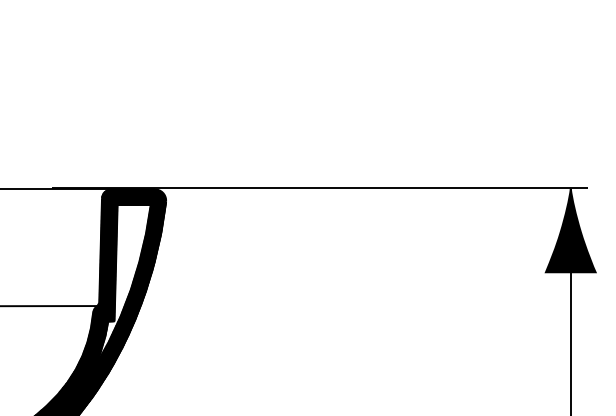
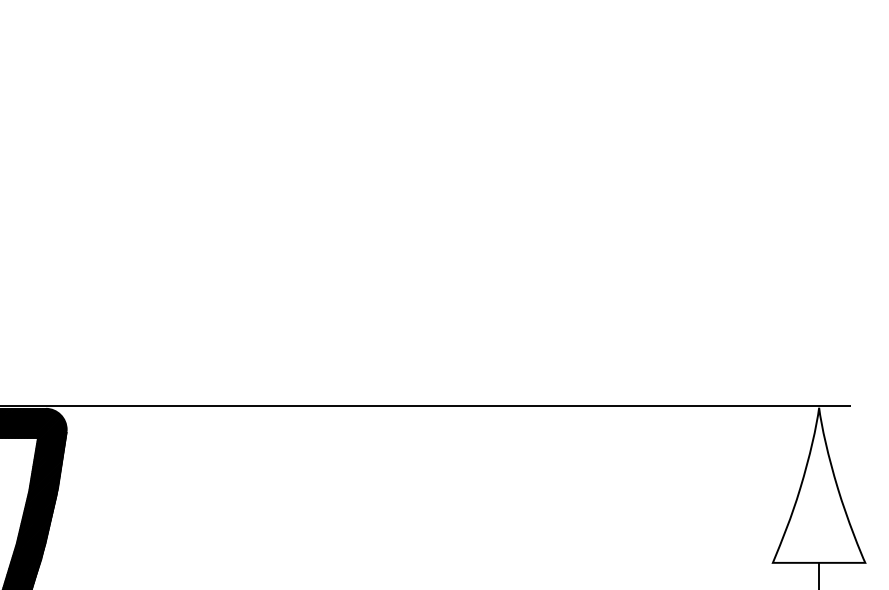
fill: (570, 230) -> (818, 485), removed

